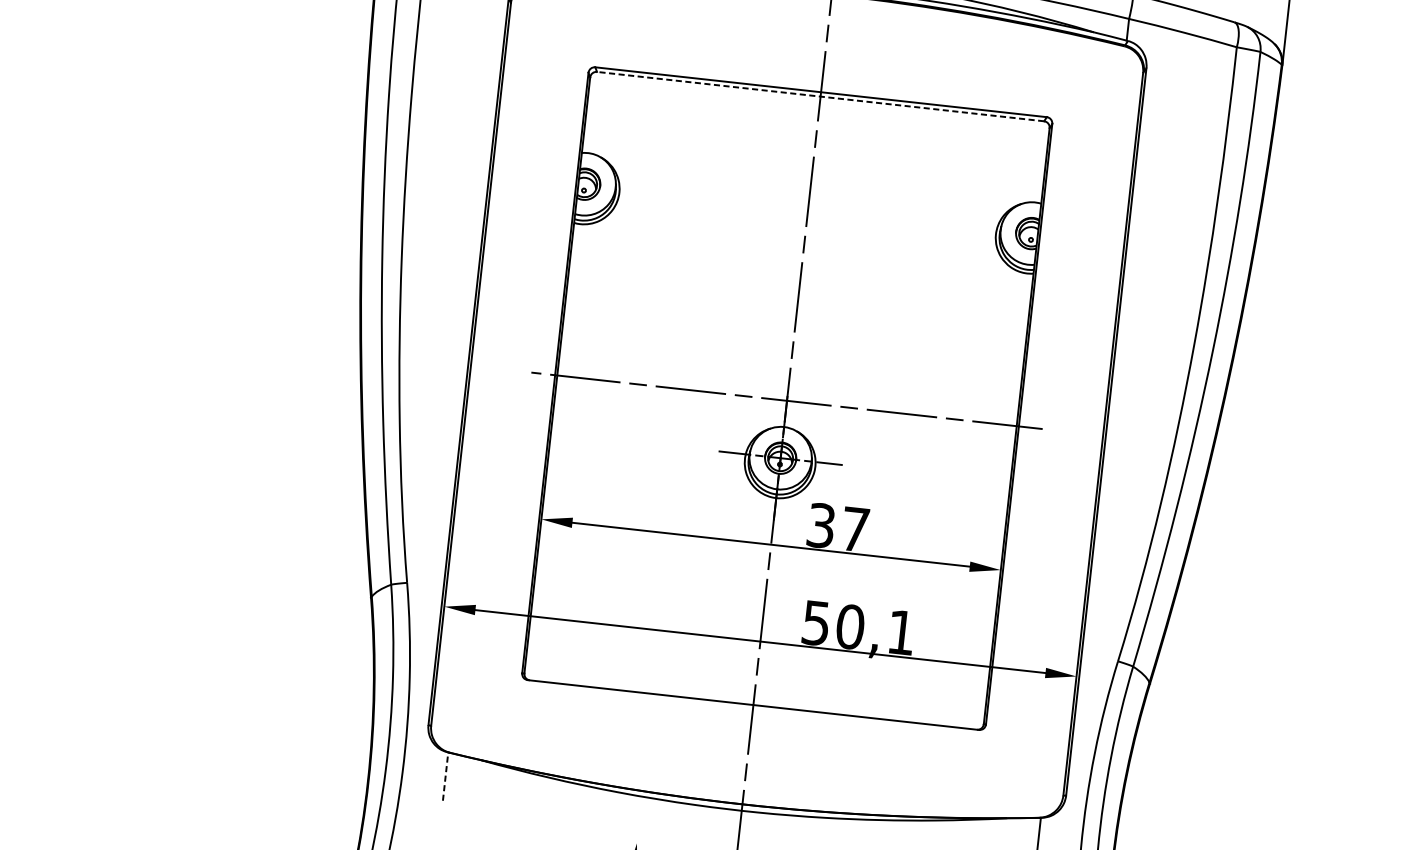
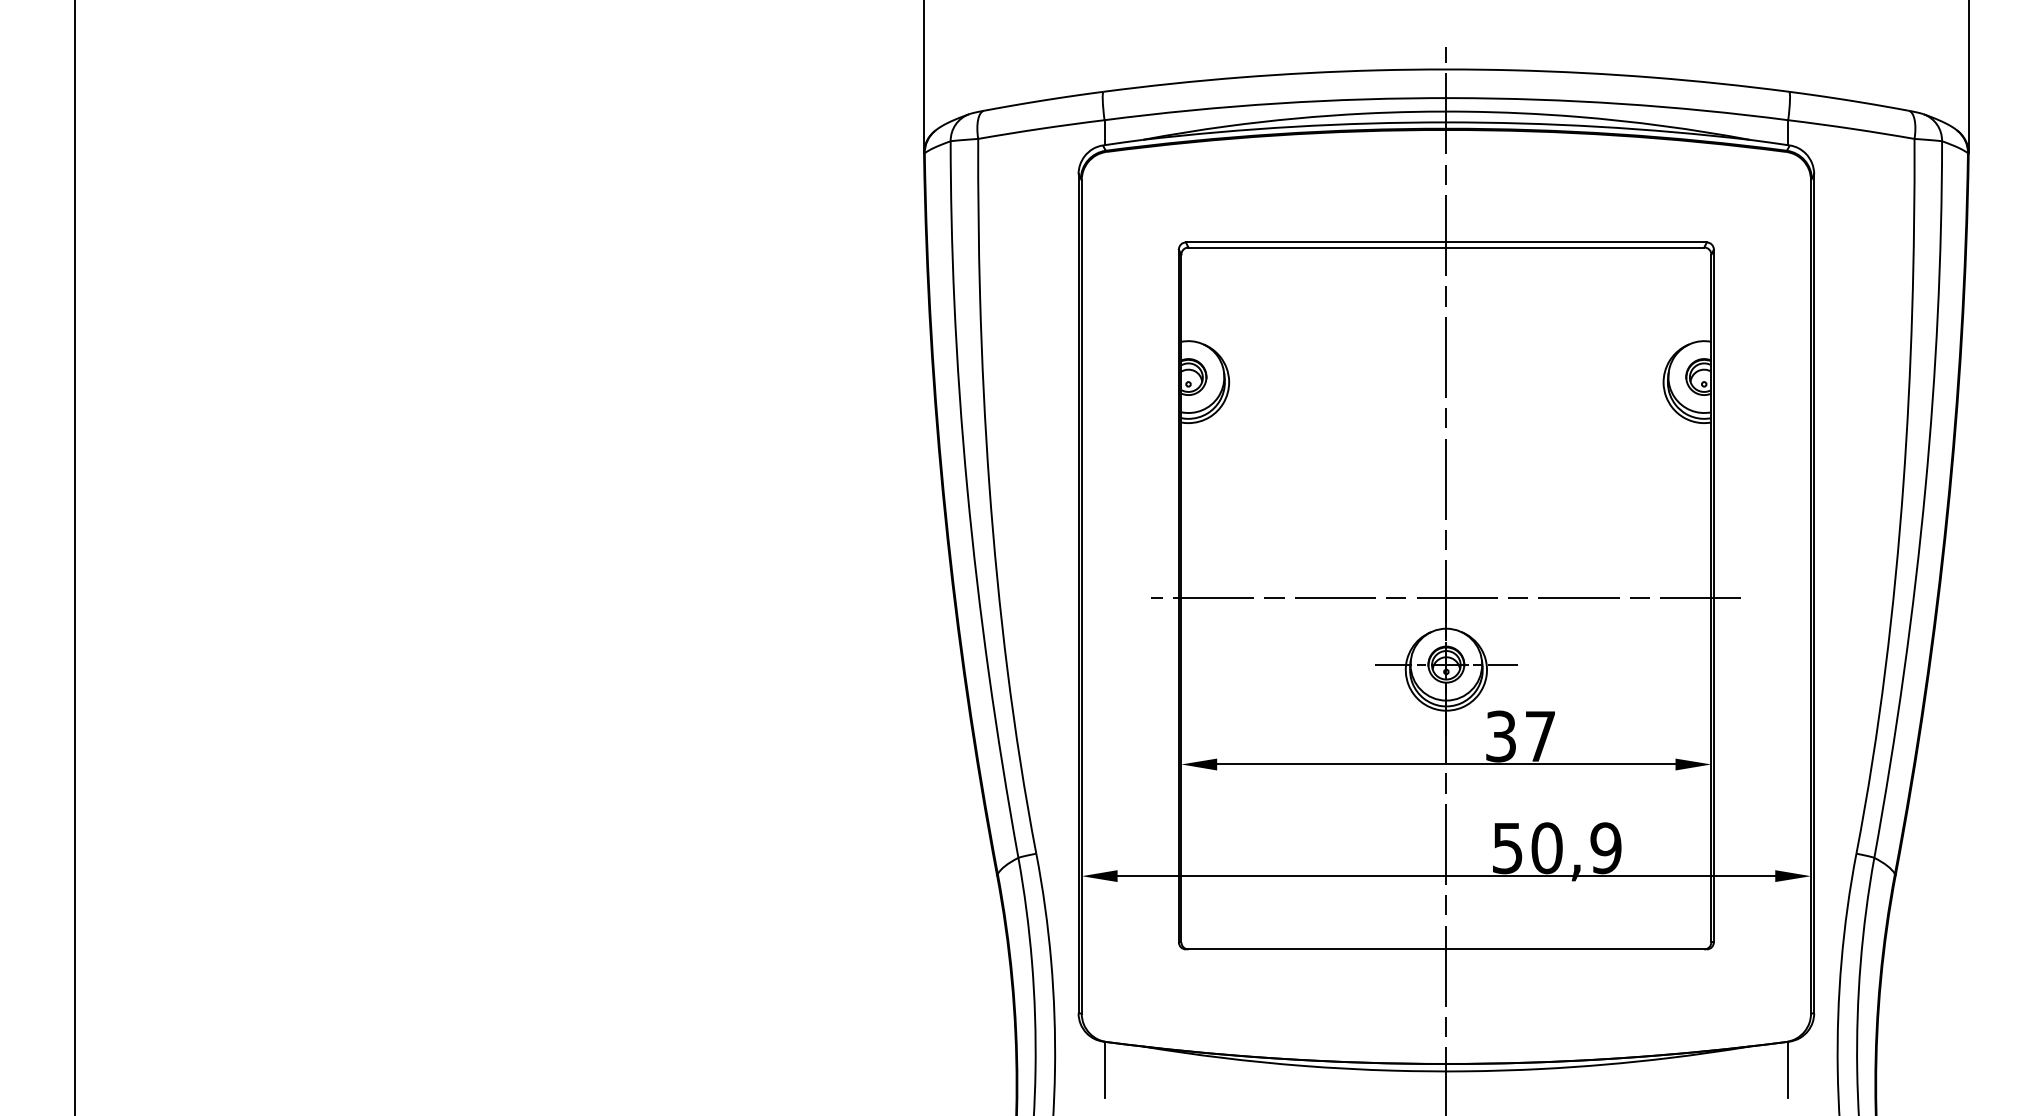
line: (820, 96) -> (1446, 247), dashed -> solid
text: (901, 632) -> (1605, 848), 50,1 -> 50,9
line: (445, 776) -> (1104, 1069), dashed -> solid

